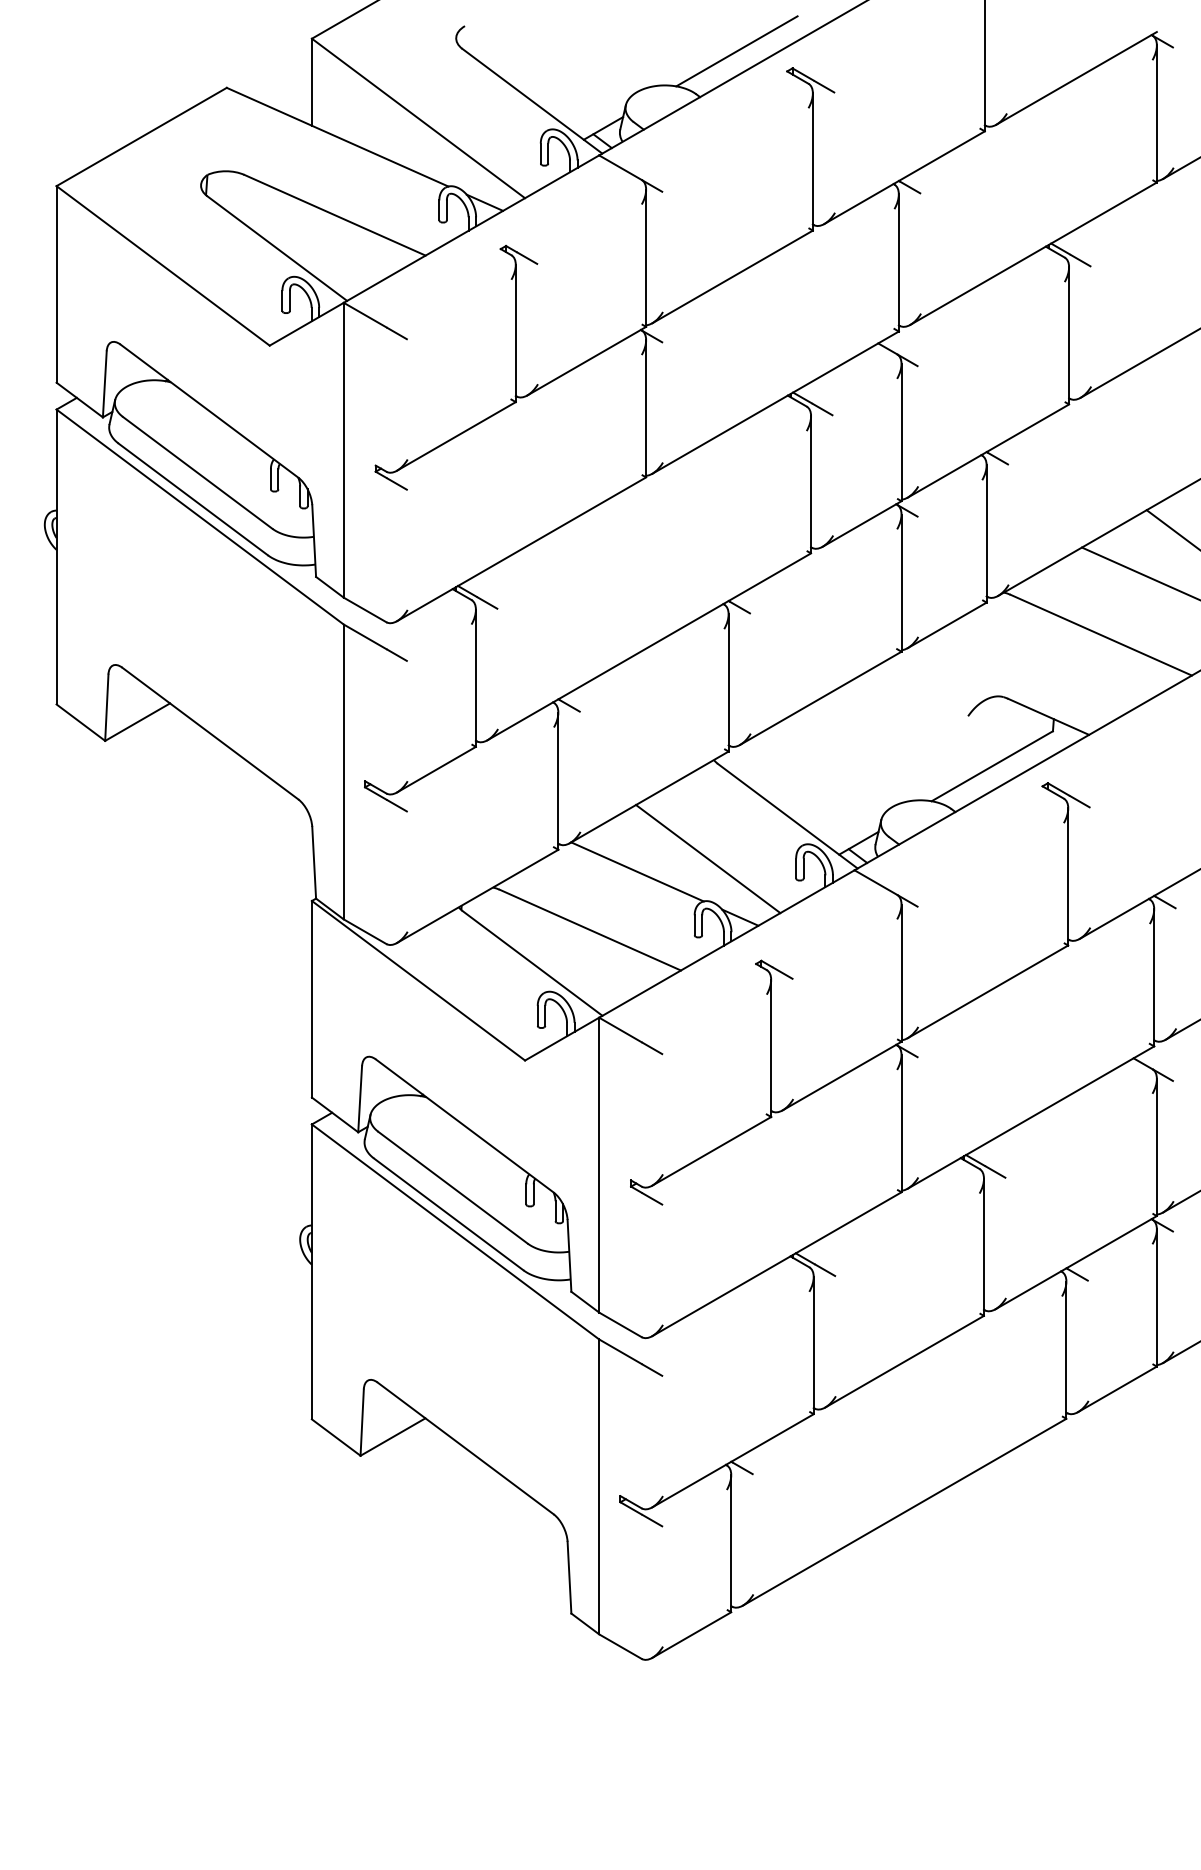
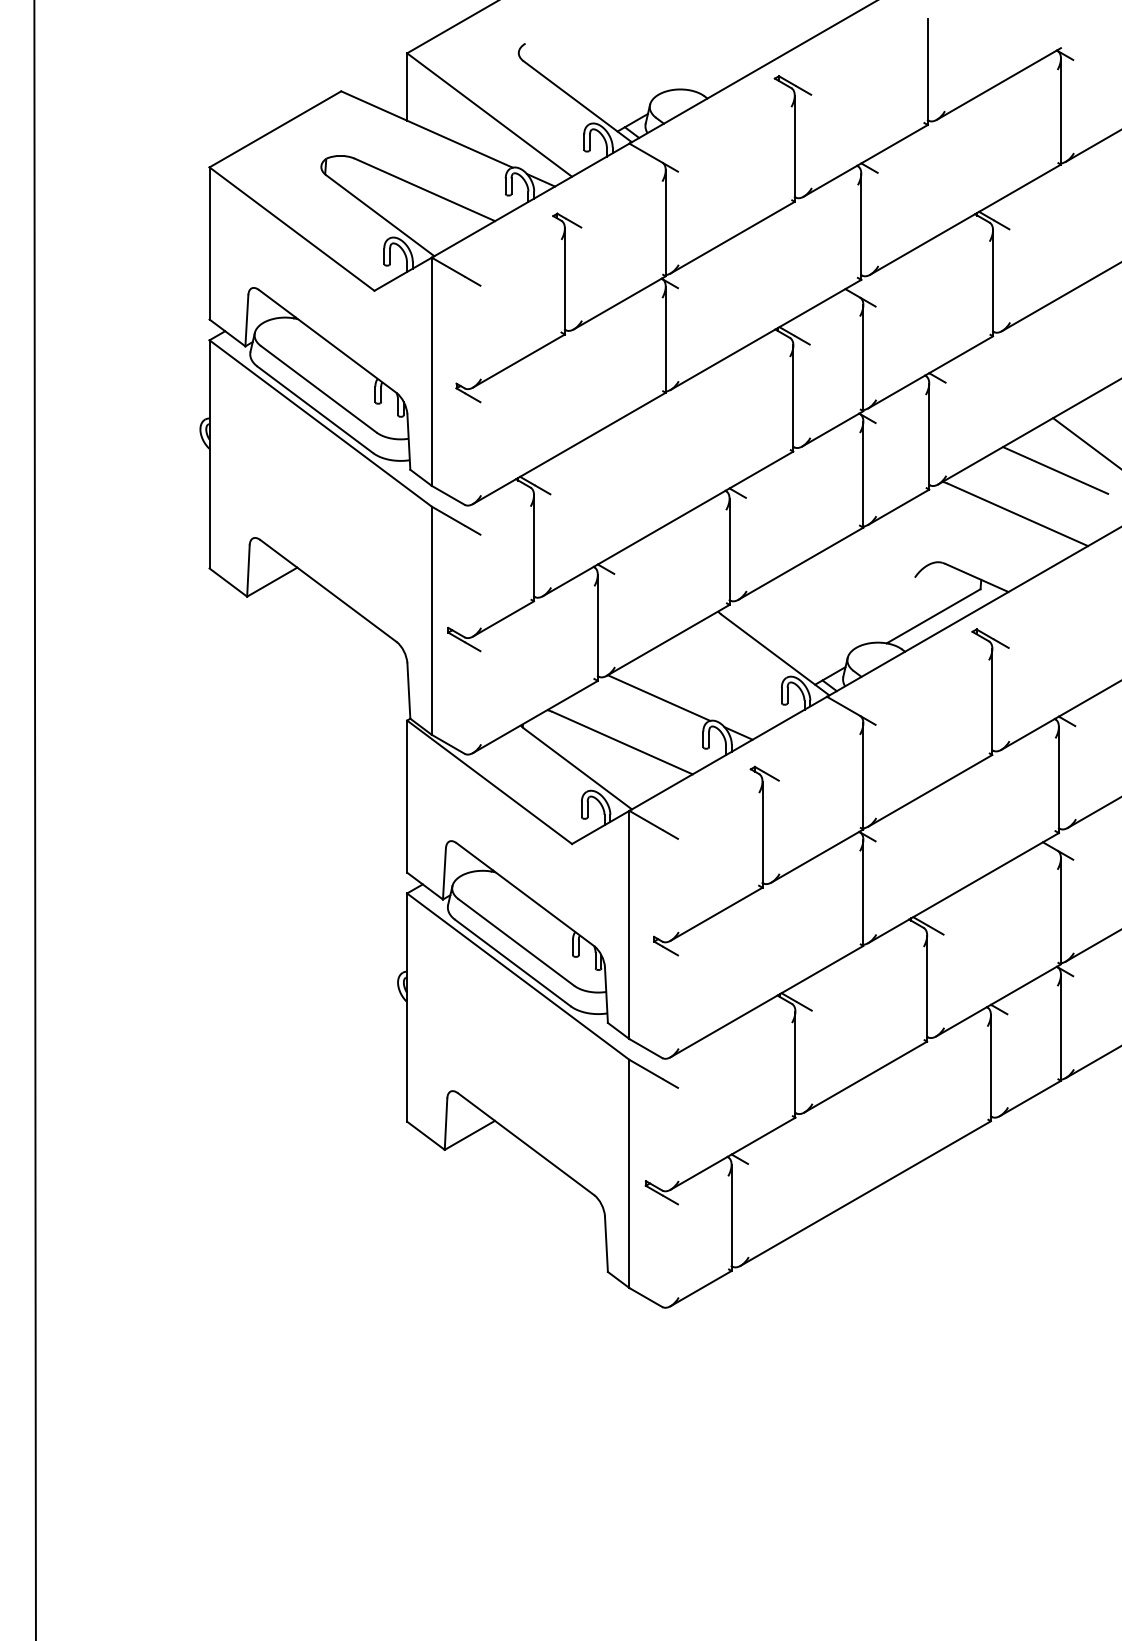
line: (736, 51) -> (735, 63), removed
line: (707, 858) -> (713, 687), removed

